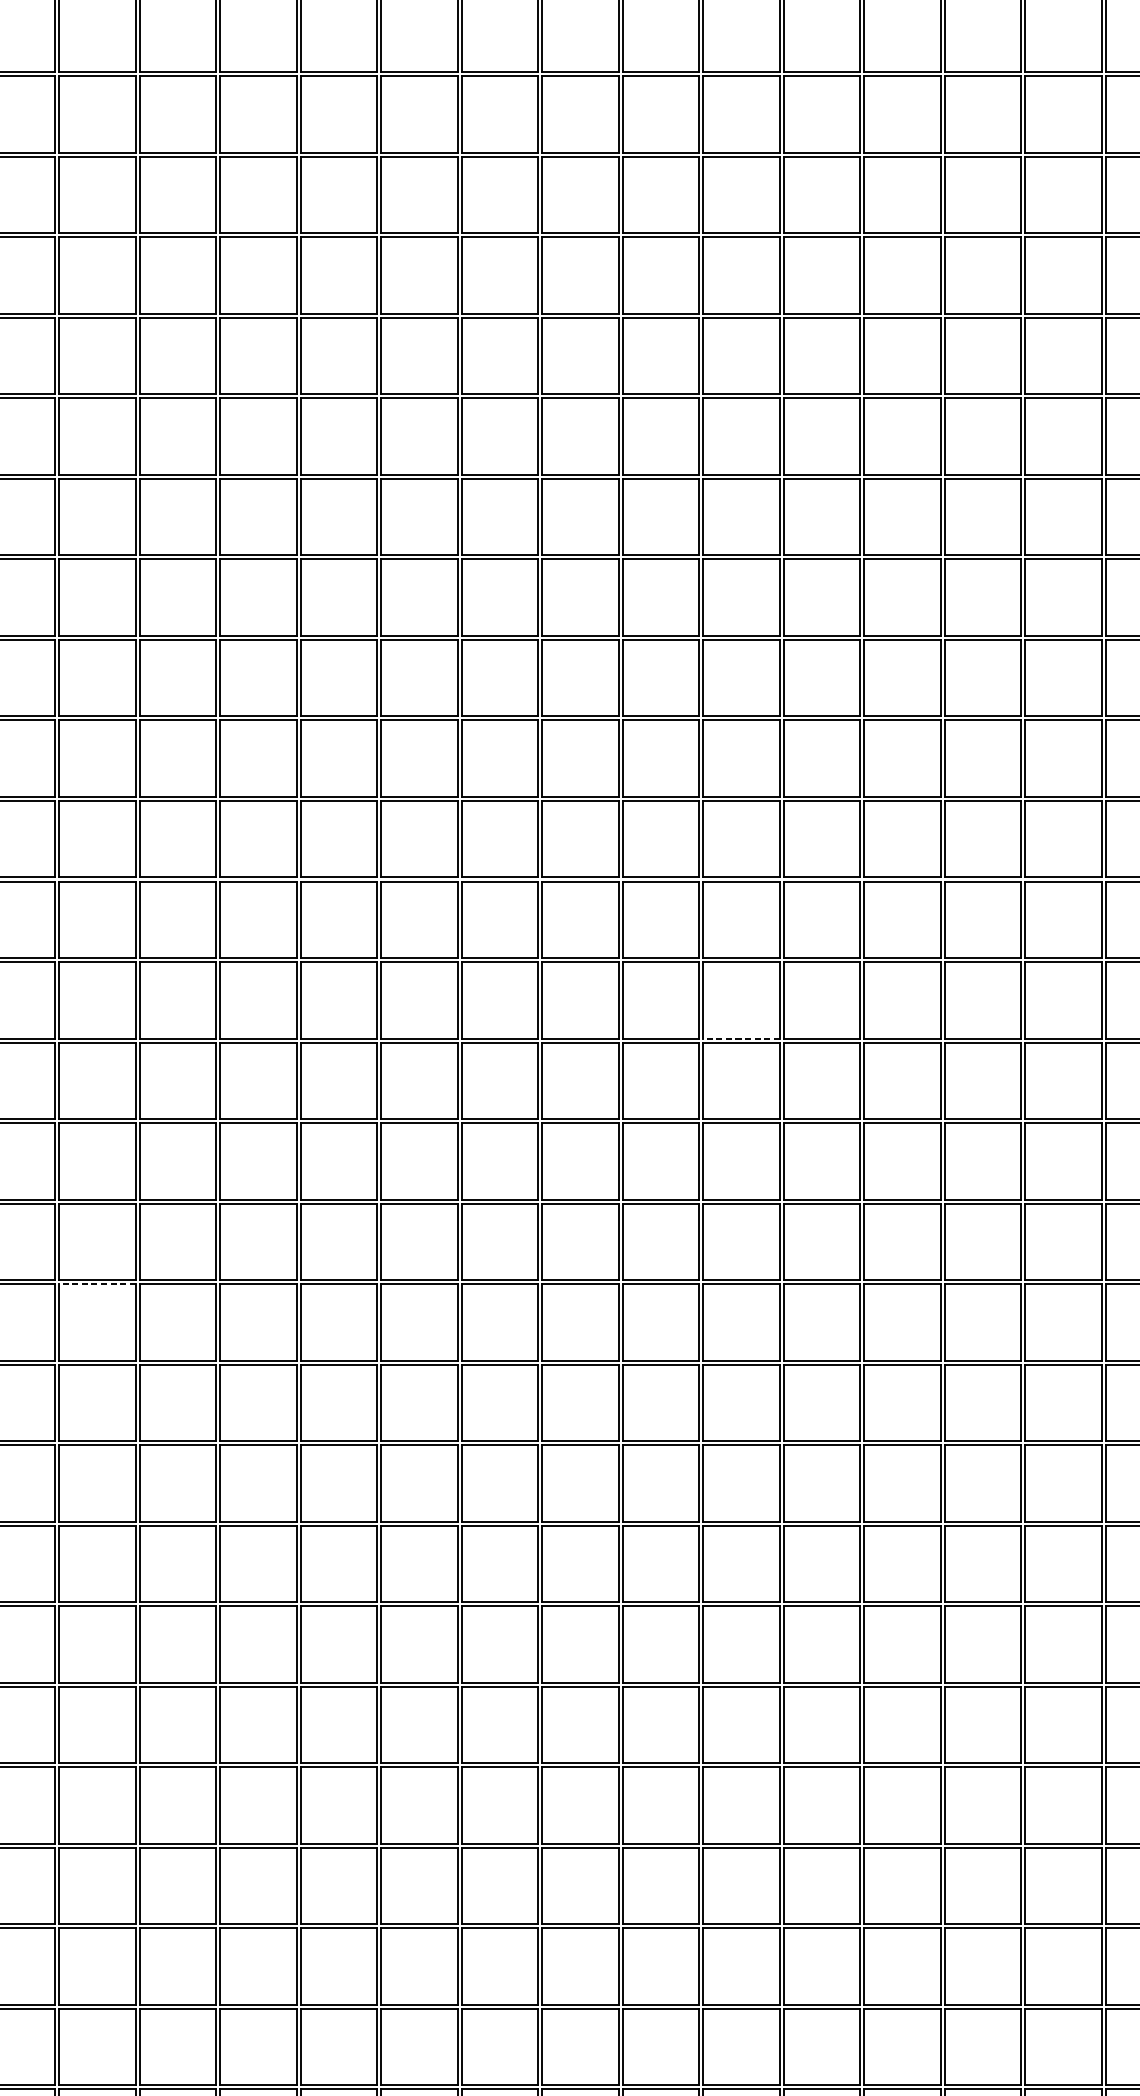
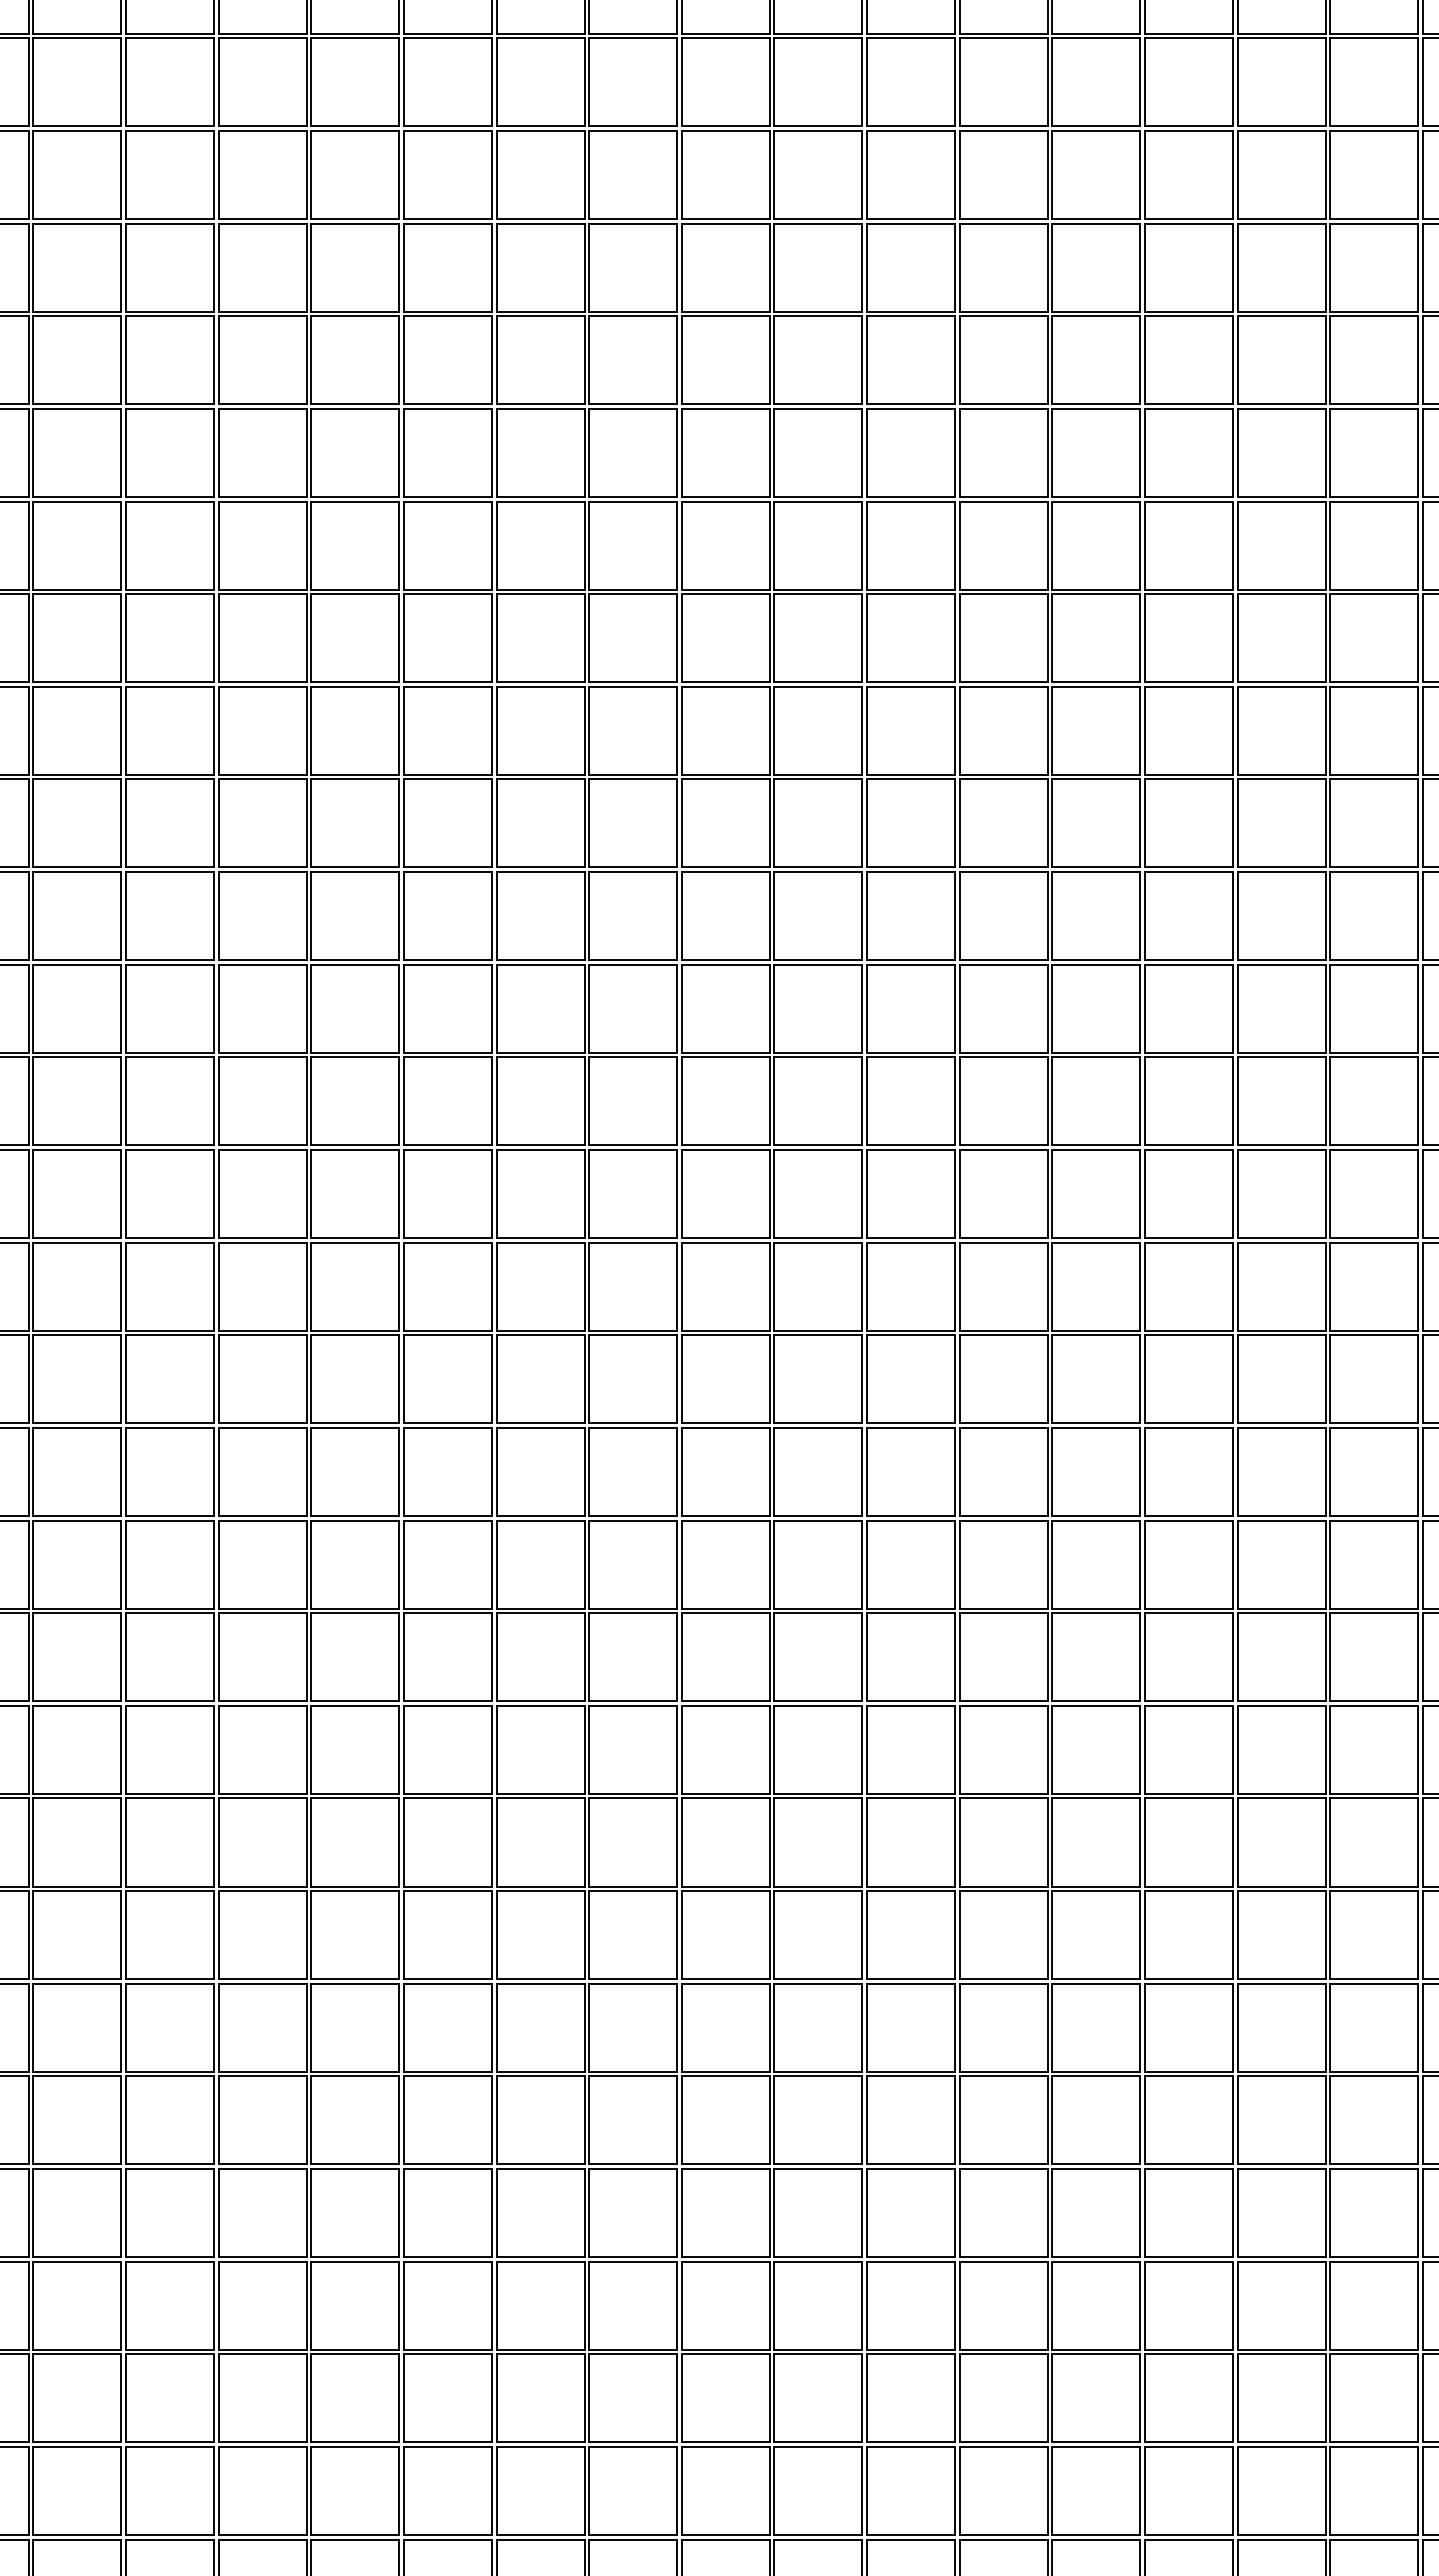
line: (741, 1038) -> (1003, 1423), dashed -> solid
line: (97, 1283) -> (262, 1705), dashed -> solid

